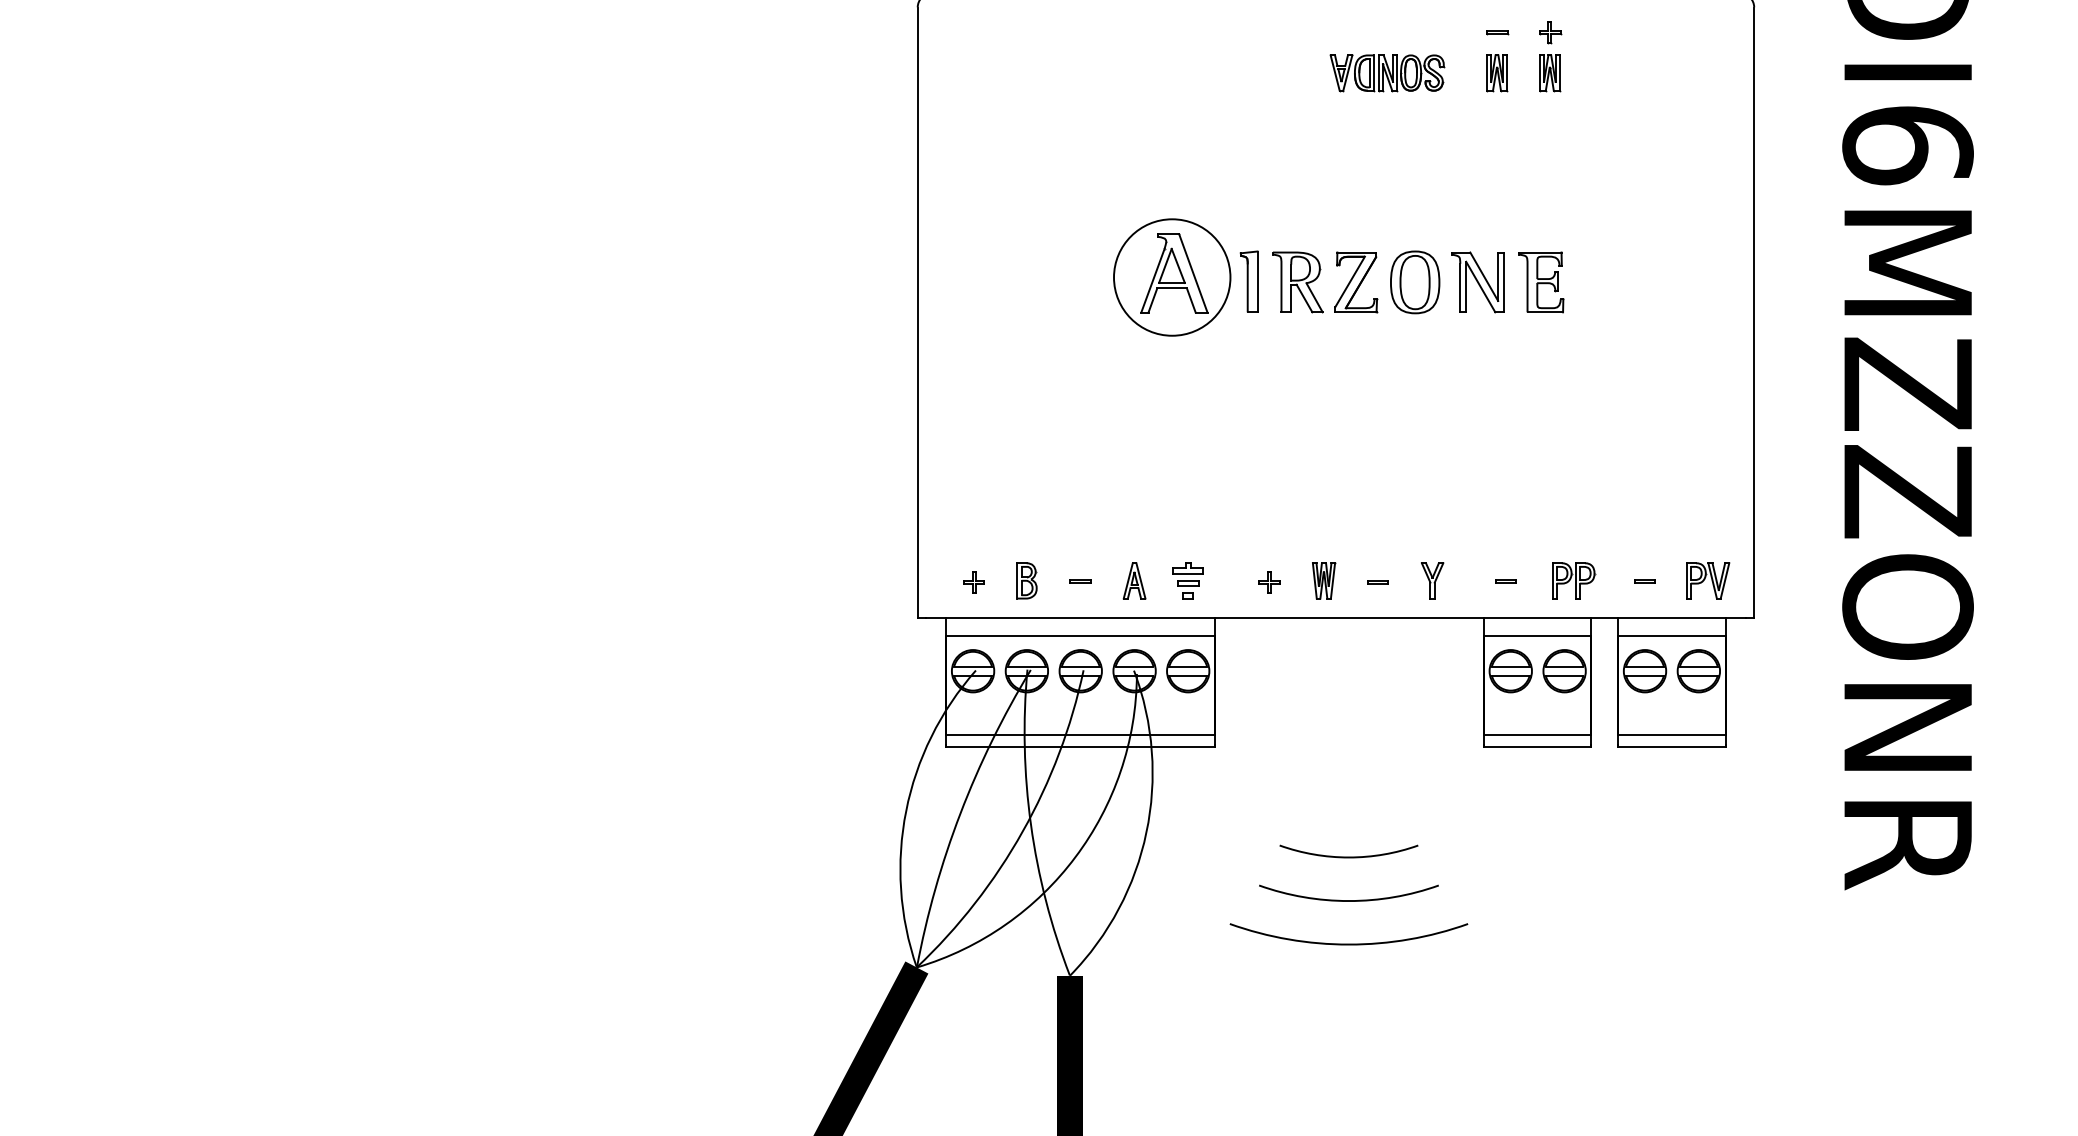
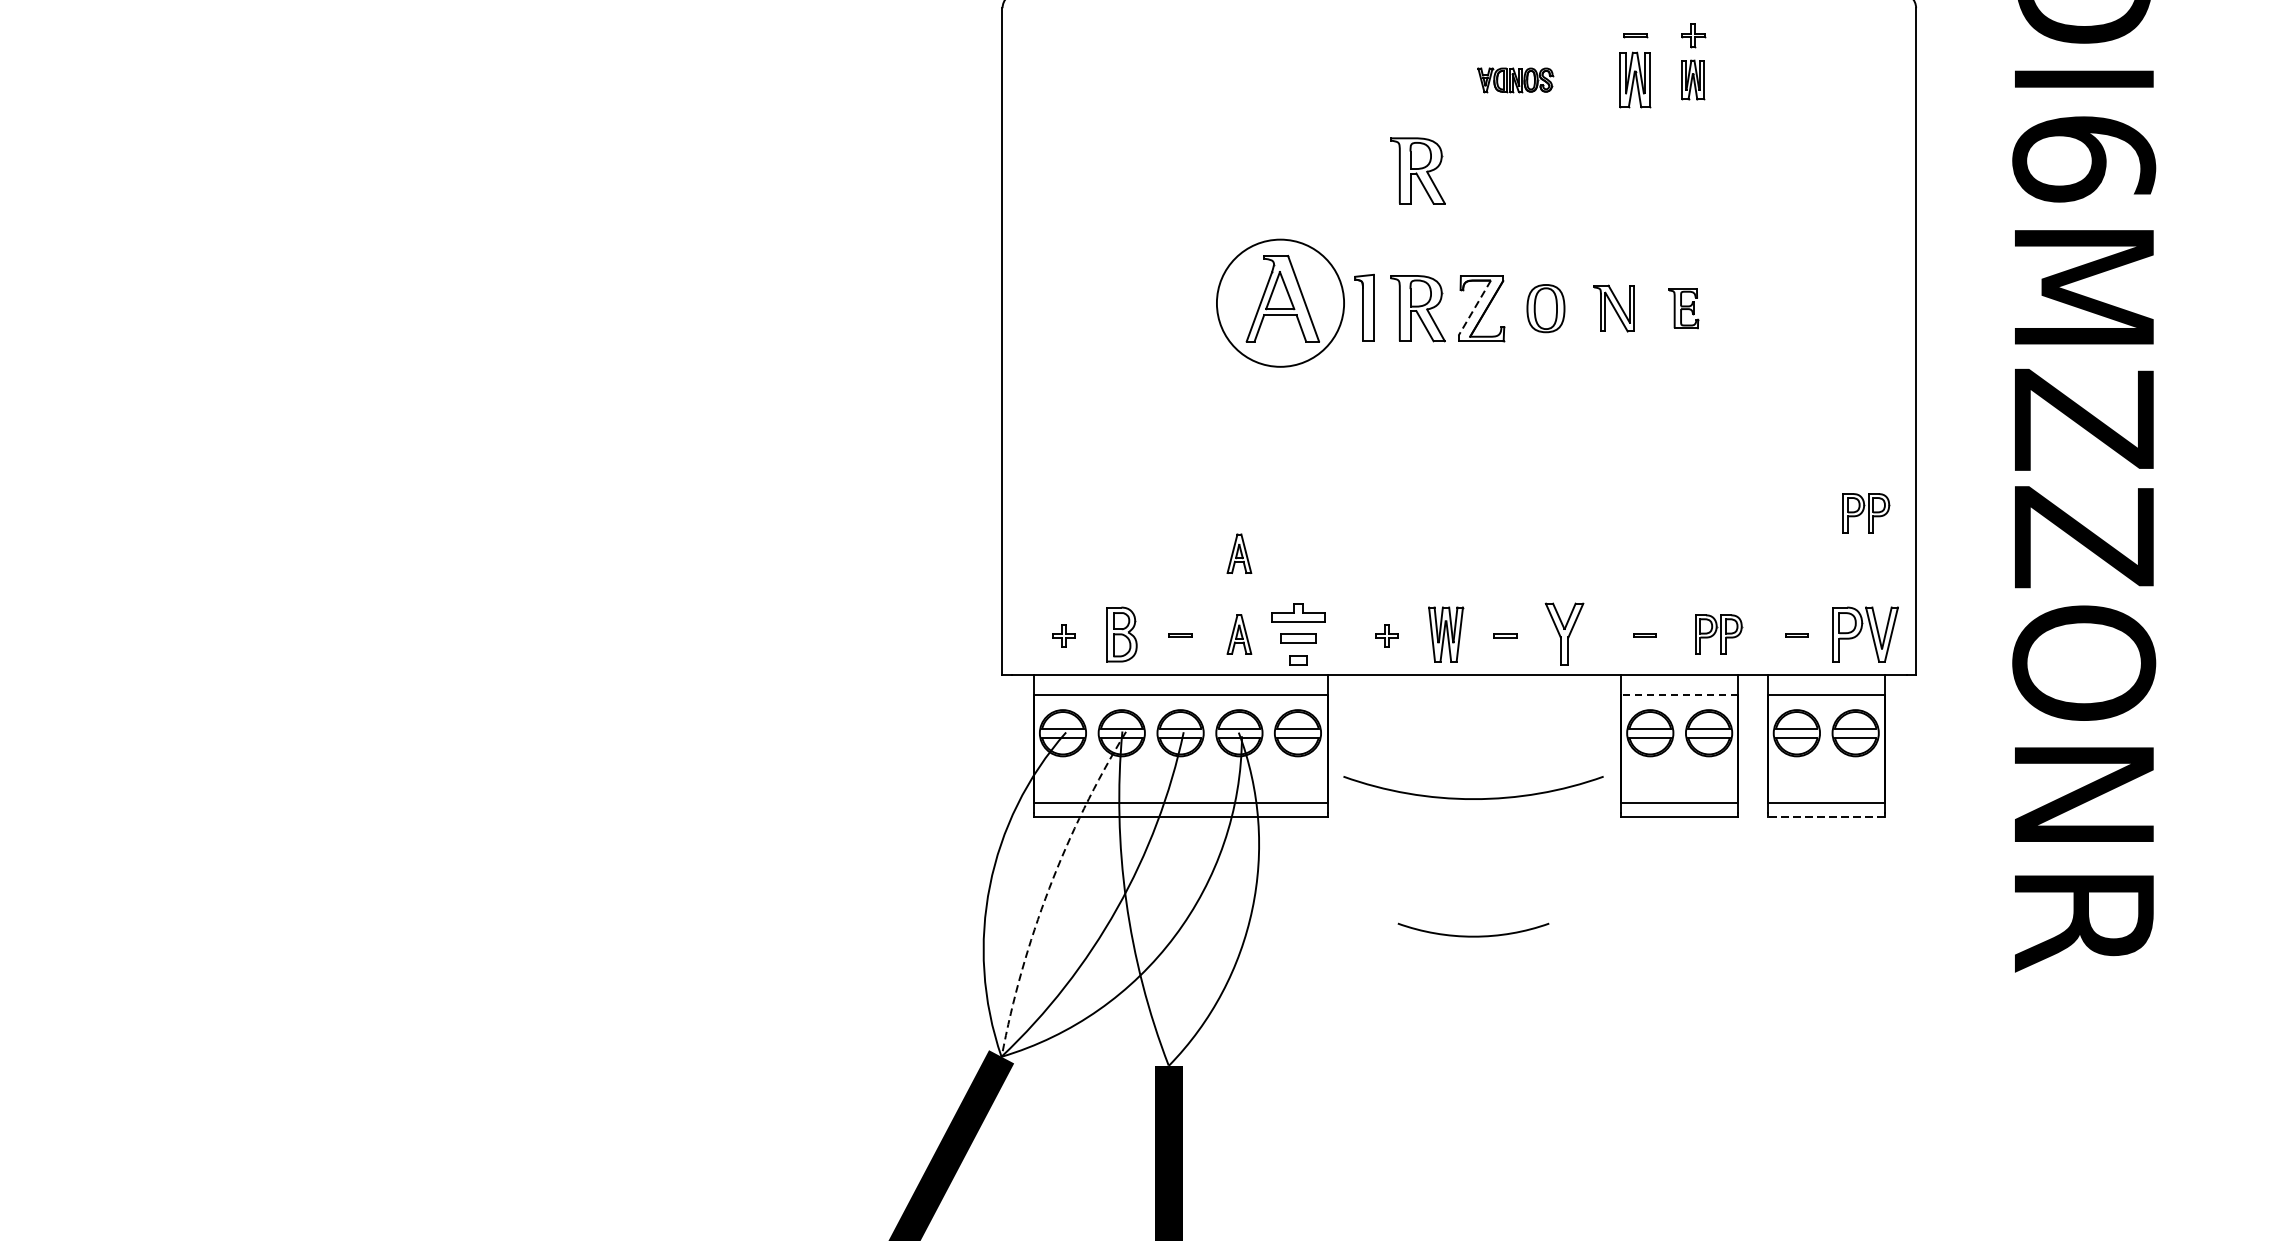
part: (1387, 73) -> (1515, 80), size x0.6
part: (1497, 73) -> (1635, 80), size x1.4
part: (1297, 156) -> (1417, 171), added
line: (1349, 282) -> (1474, 308), solid -> dashed
part: (1415, 282) -> (1546, 308), size x0.7
part: (1477, 282) -> (1613, 308), size x0.7
part: (1541, 282) -> (1683, 308), size x0.6
part: (1709, 469) -> (1867, 512), added
part: (1134, 506) -> (1239, 553), added
part: (1026, 580) -> (1121, 634), size x1.4
part: (1187, 580) -> (1297, 634), size x1.6
part: (1324, 580) -> (1446, 634), size x1.4
part: (1432, 580) -> (1564, 634), size x1.6
part: (1708, 580) -> (1866, 634), size x1.4
line: (1537, 635) -> (1679, 694), solid -> dashed
line: (1671, 747) -> (1825, 816), solid -> dashed
arc: (960, 813) -> (1049, 888), solid -> dashed
arc: (1348, 900) -> (1473, 983), removed
arc: (1348, 943) -> (1473, 797), moved

